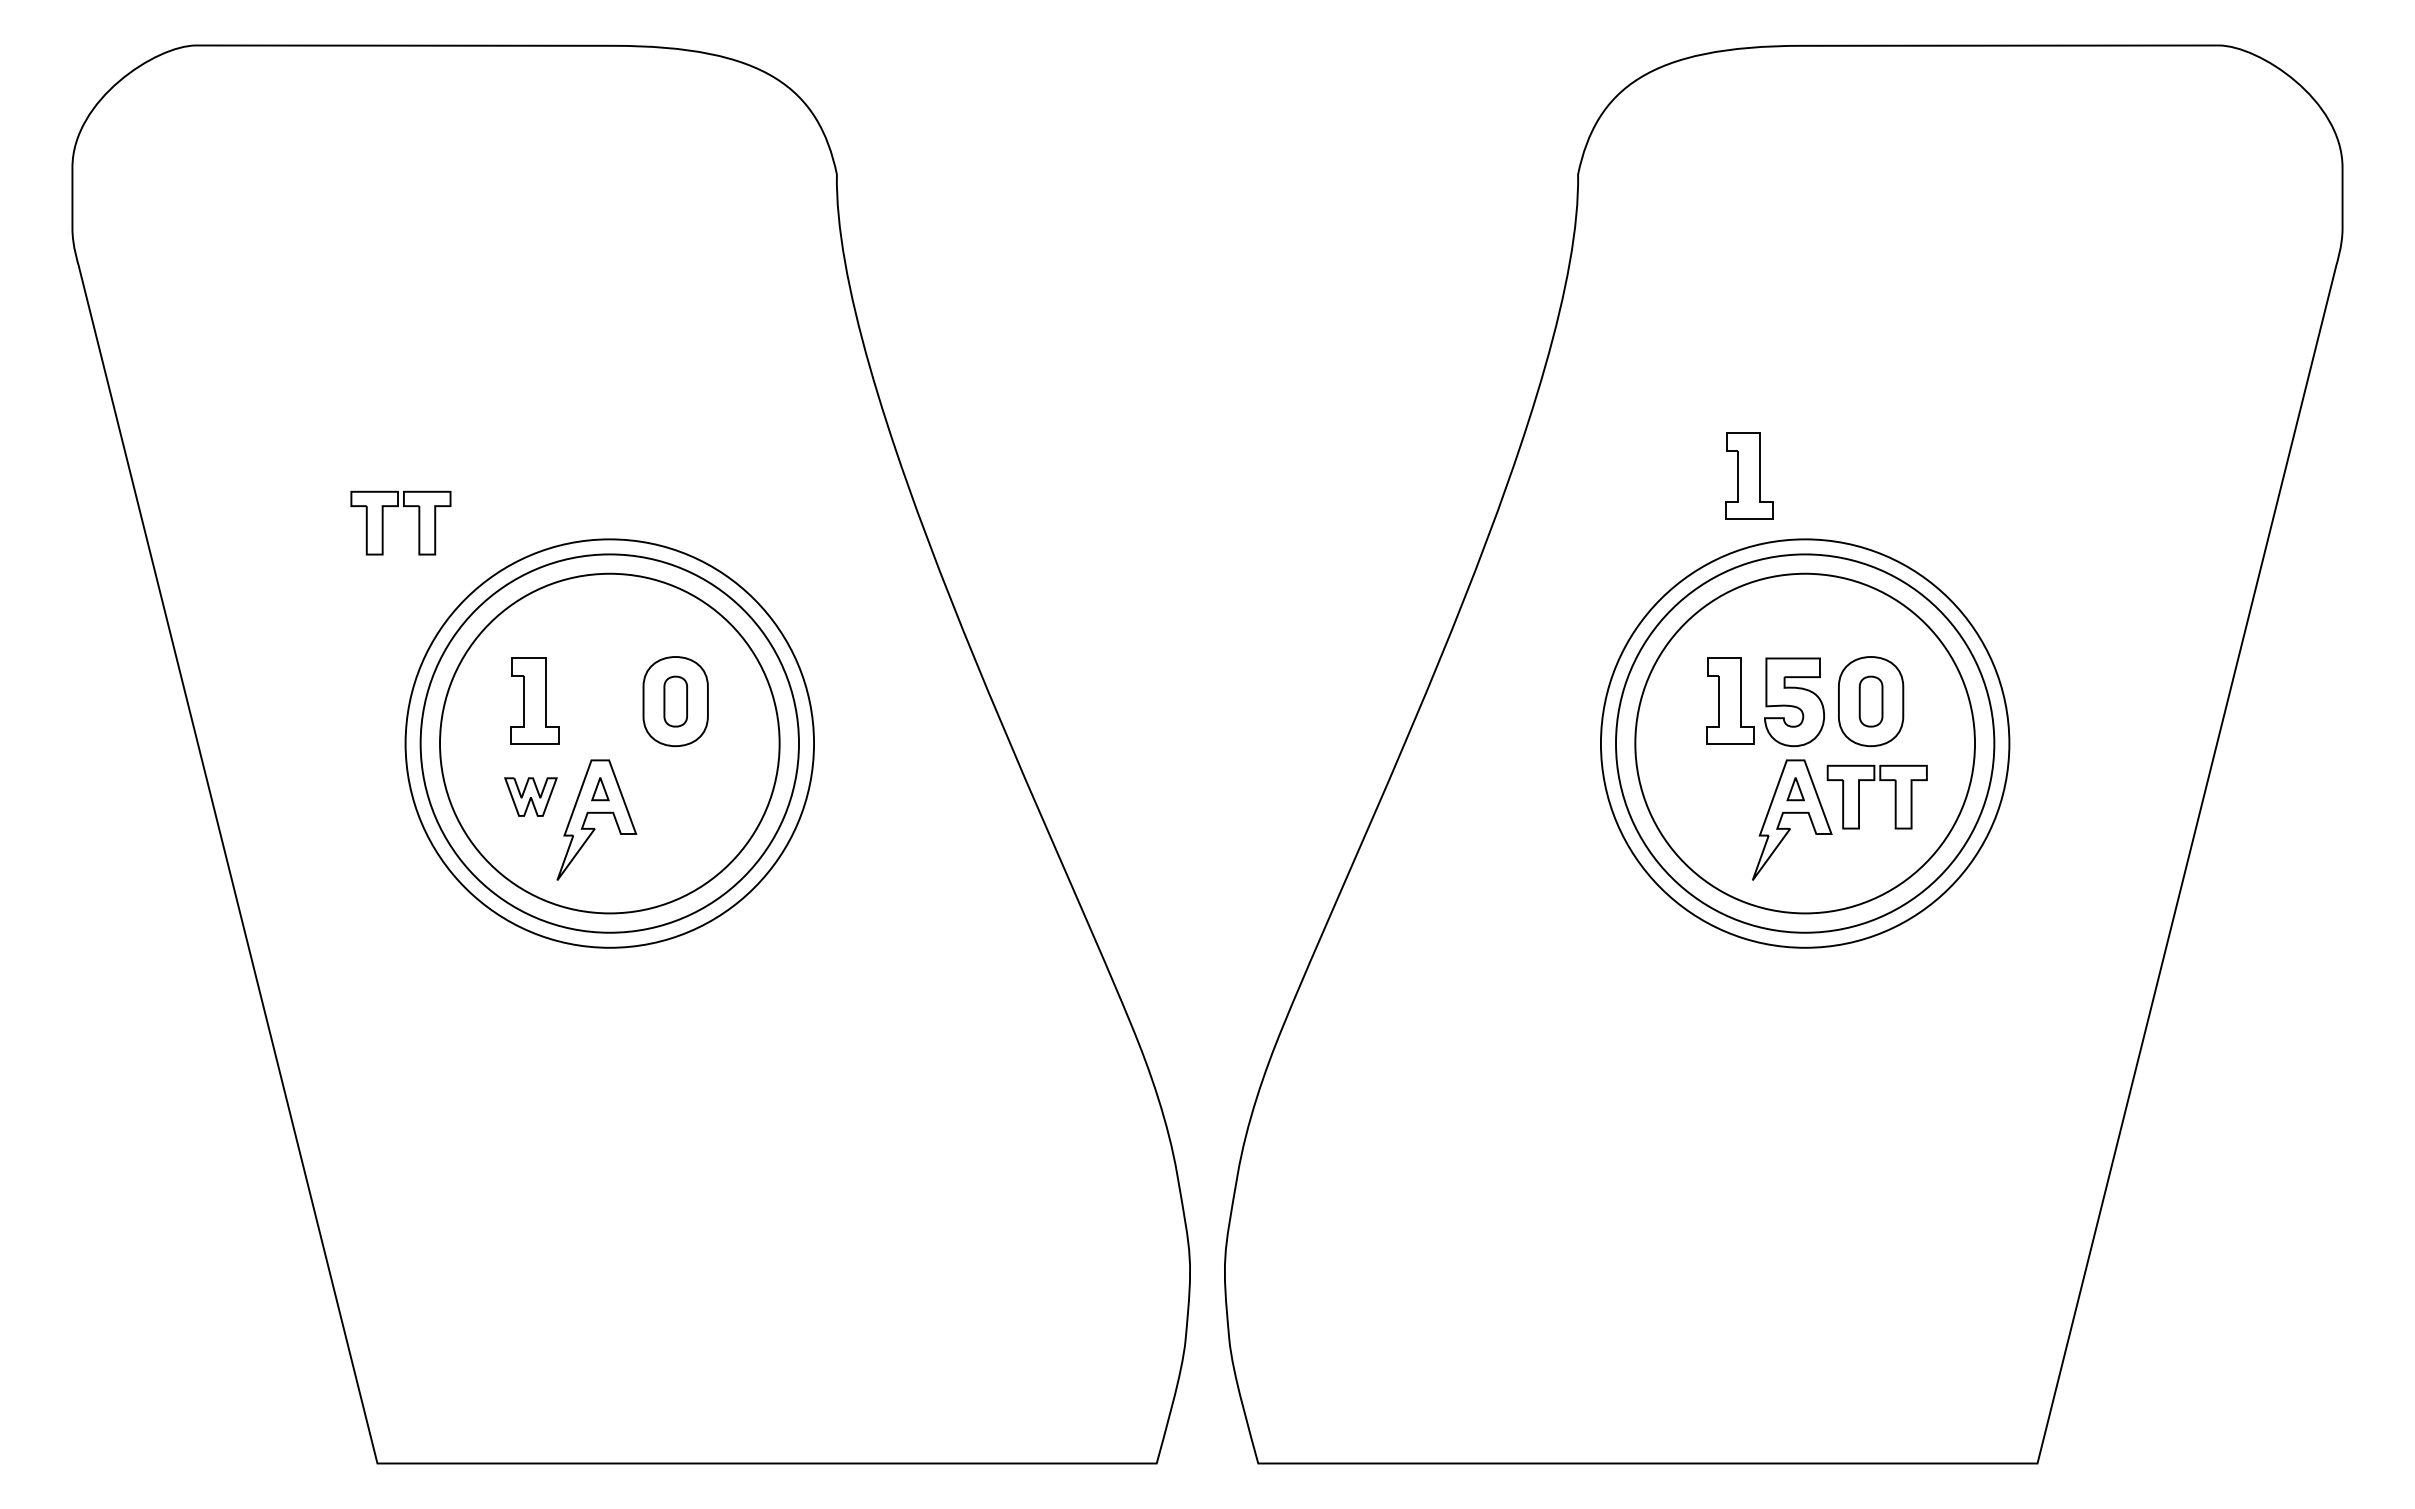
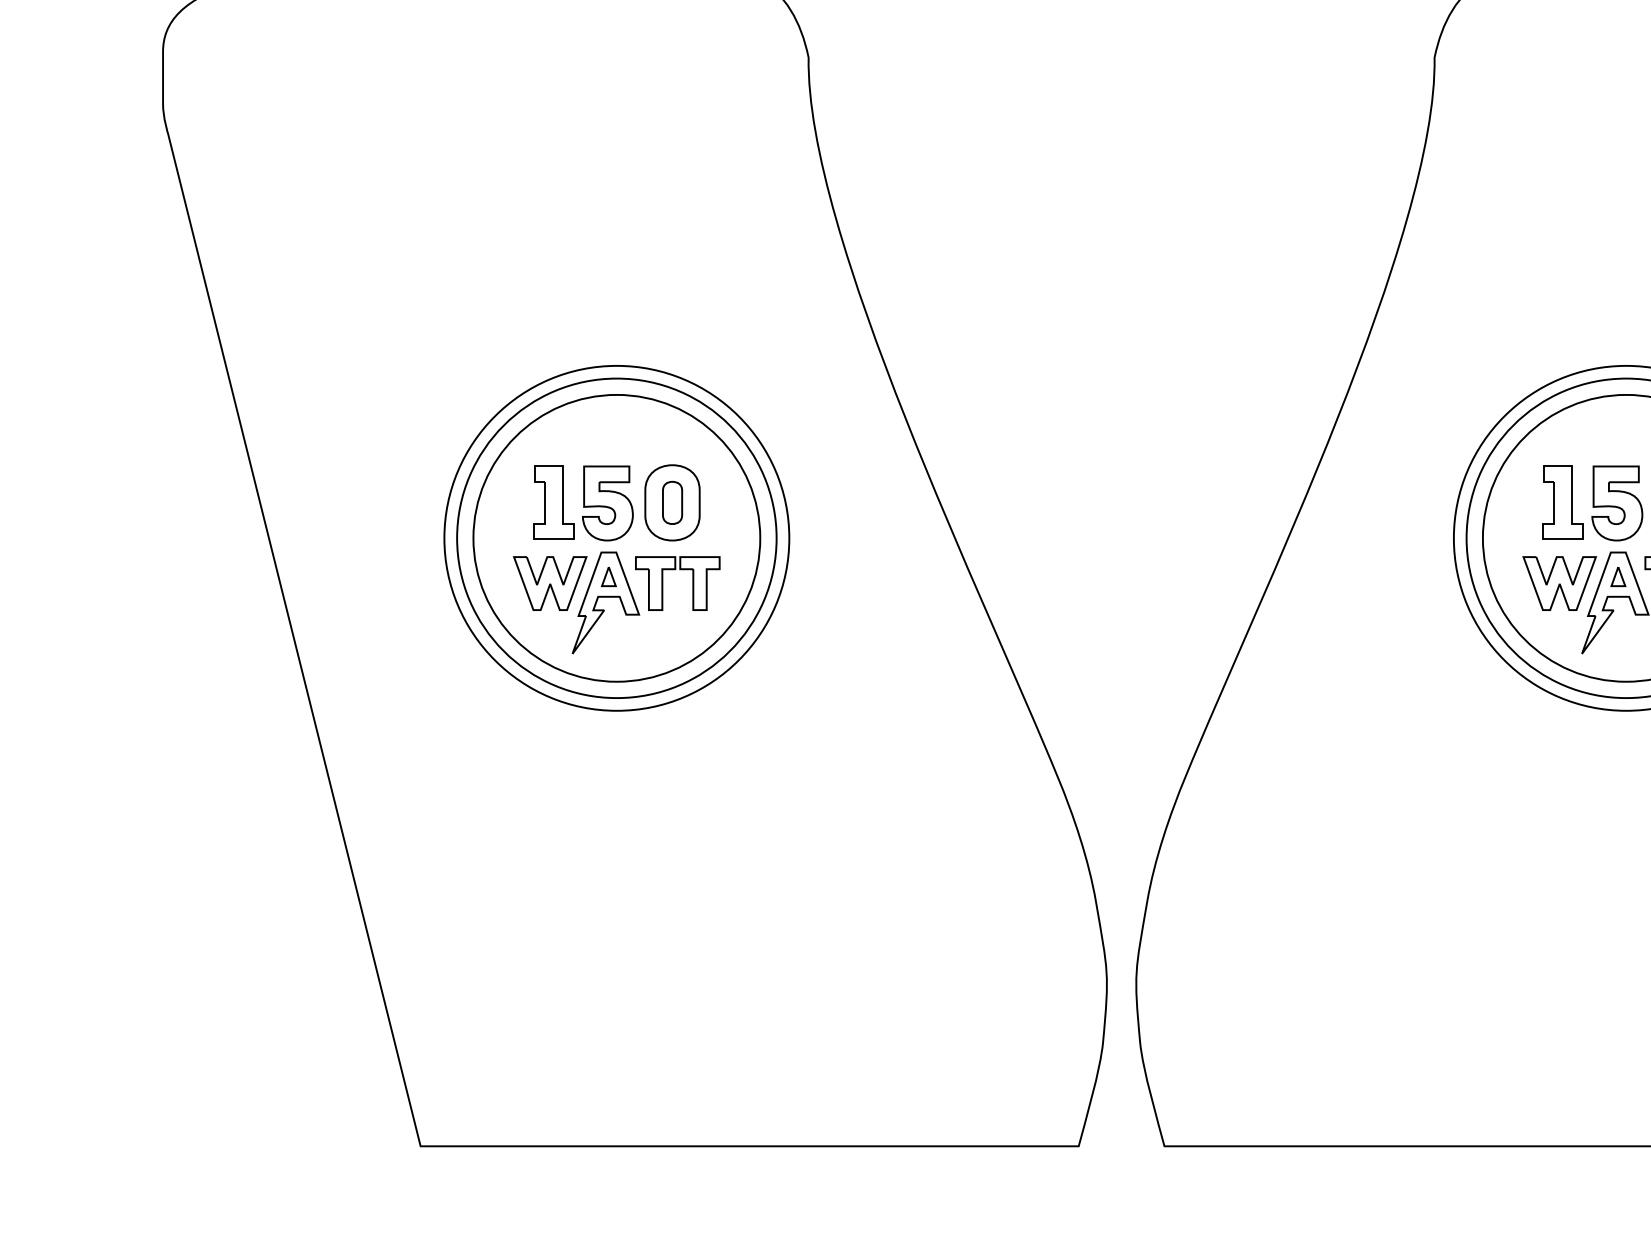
part: (1749, 475) -> (1579, 311), removed
part: (398, 506) -> (675, 569), moved
part: (598, 702) -> (607, 503), added
part: (530, 796) -> (549, 583), size x1.67
part: (1726, 796) -> (1559, 583), added

